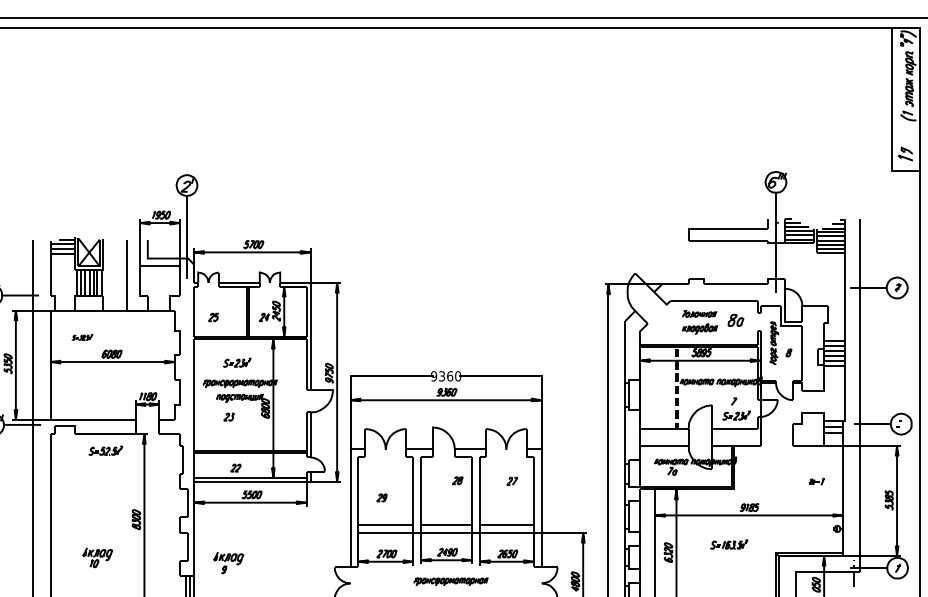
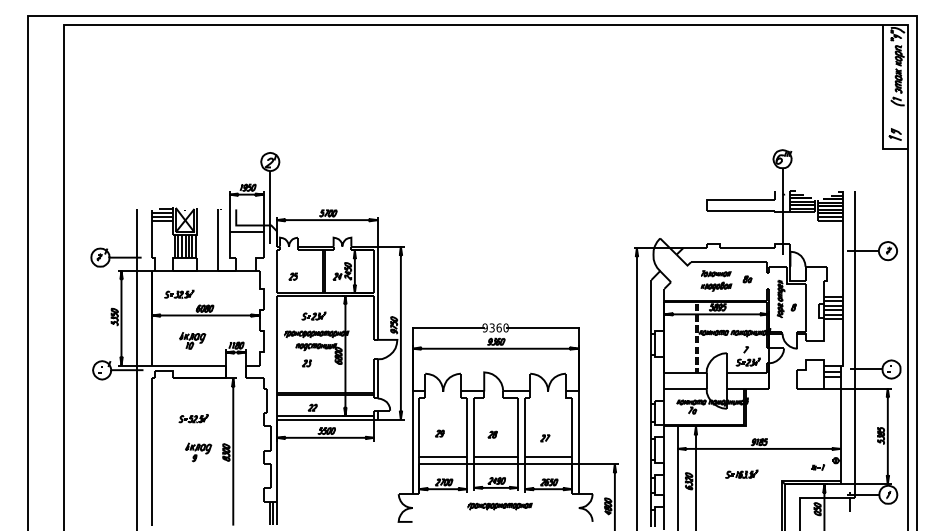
part: (735, 320) -> (747, 279), size x0.62
part: (82, 336) -> (179, 293), size x1.67
part: (105, 450) -> (193, 418), moved
part: (457, 480) -> (492, 434), moved
part: (512, 481) -> (545, 438), moved
part: (817, 481) -> (818, 467), moved
part: (97, 557) -> (192, 340), moved
part: (228, 563) -> (198, 452), moved

